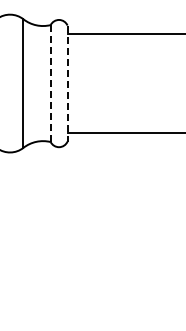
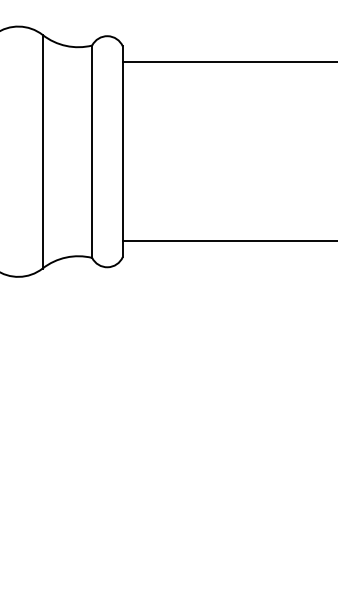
line: (50, 84) -> (91, 153), dashed -> solid
line: (67, 84) -> (122, 153), dashed -> solid

